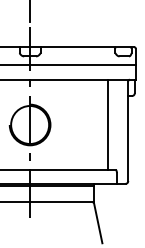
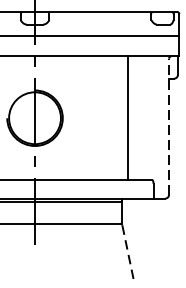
line: (108, 124) -> (128, 117), moved
line: (128, 131) -> (169, 127), solid -> dashed
line: (98, 223) -> (128, 252), solid -> dashed

